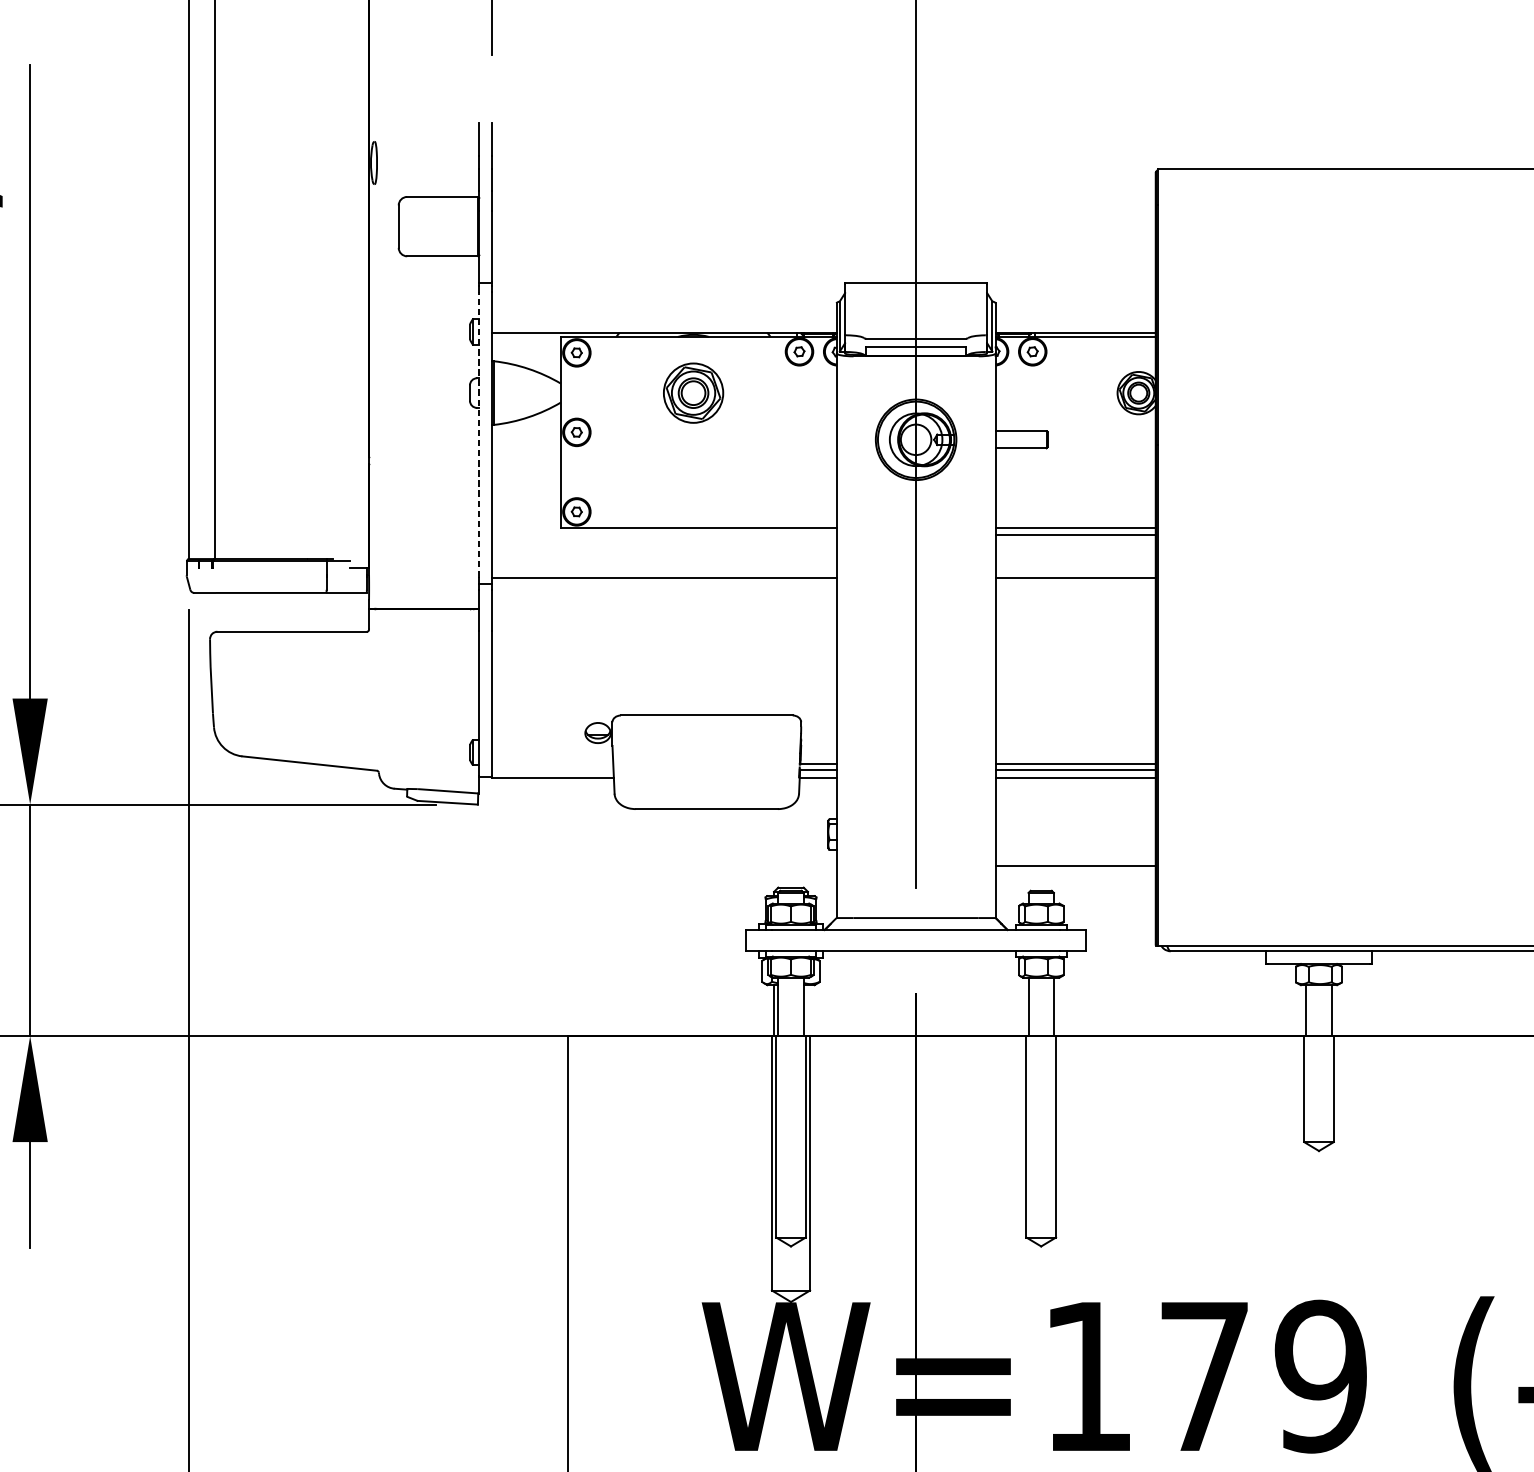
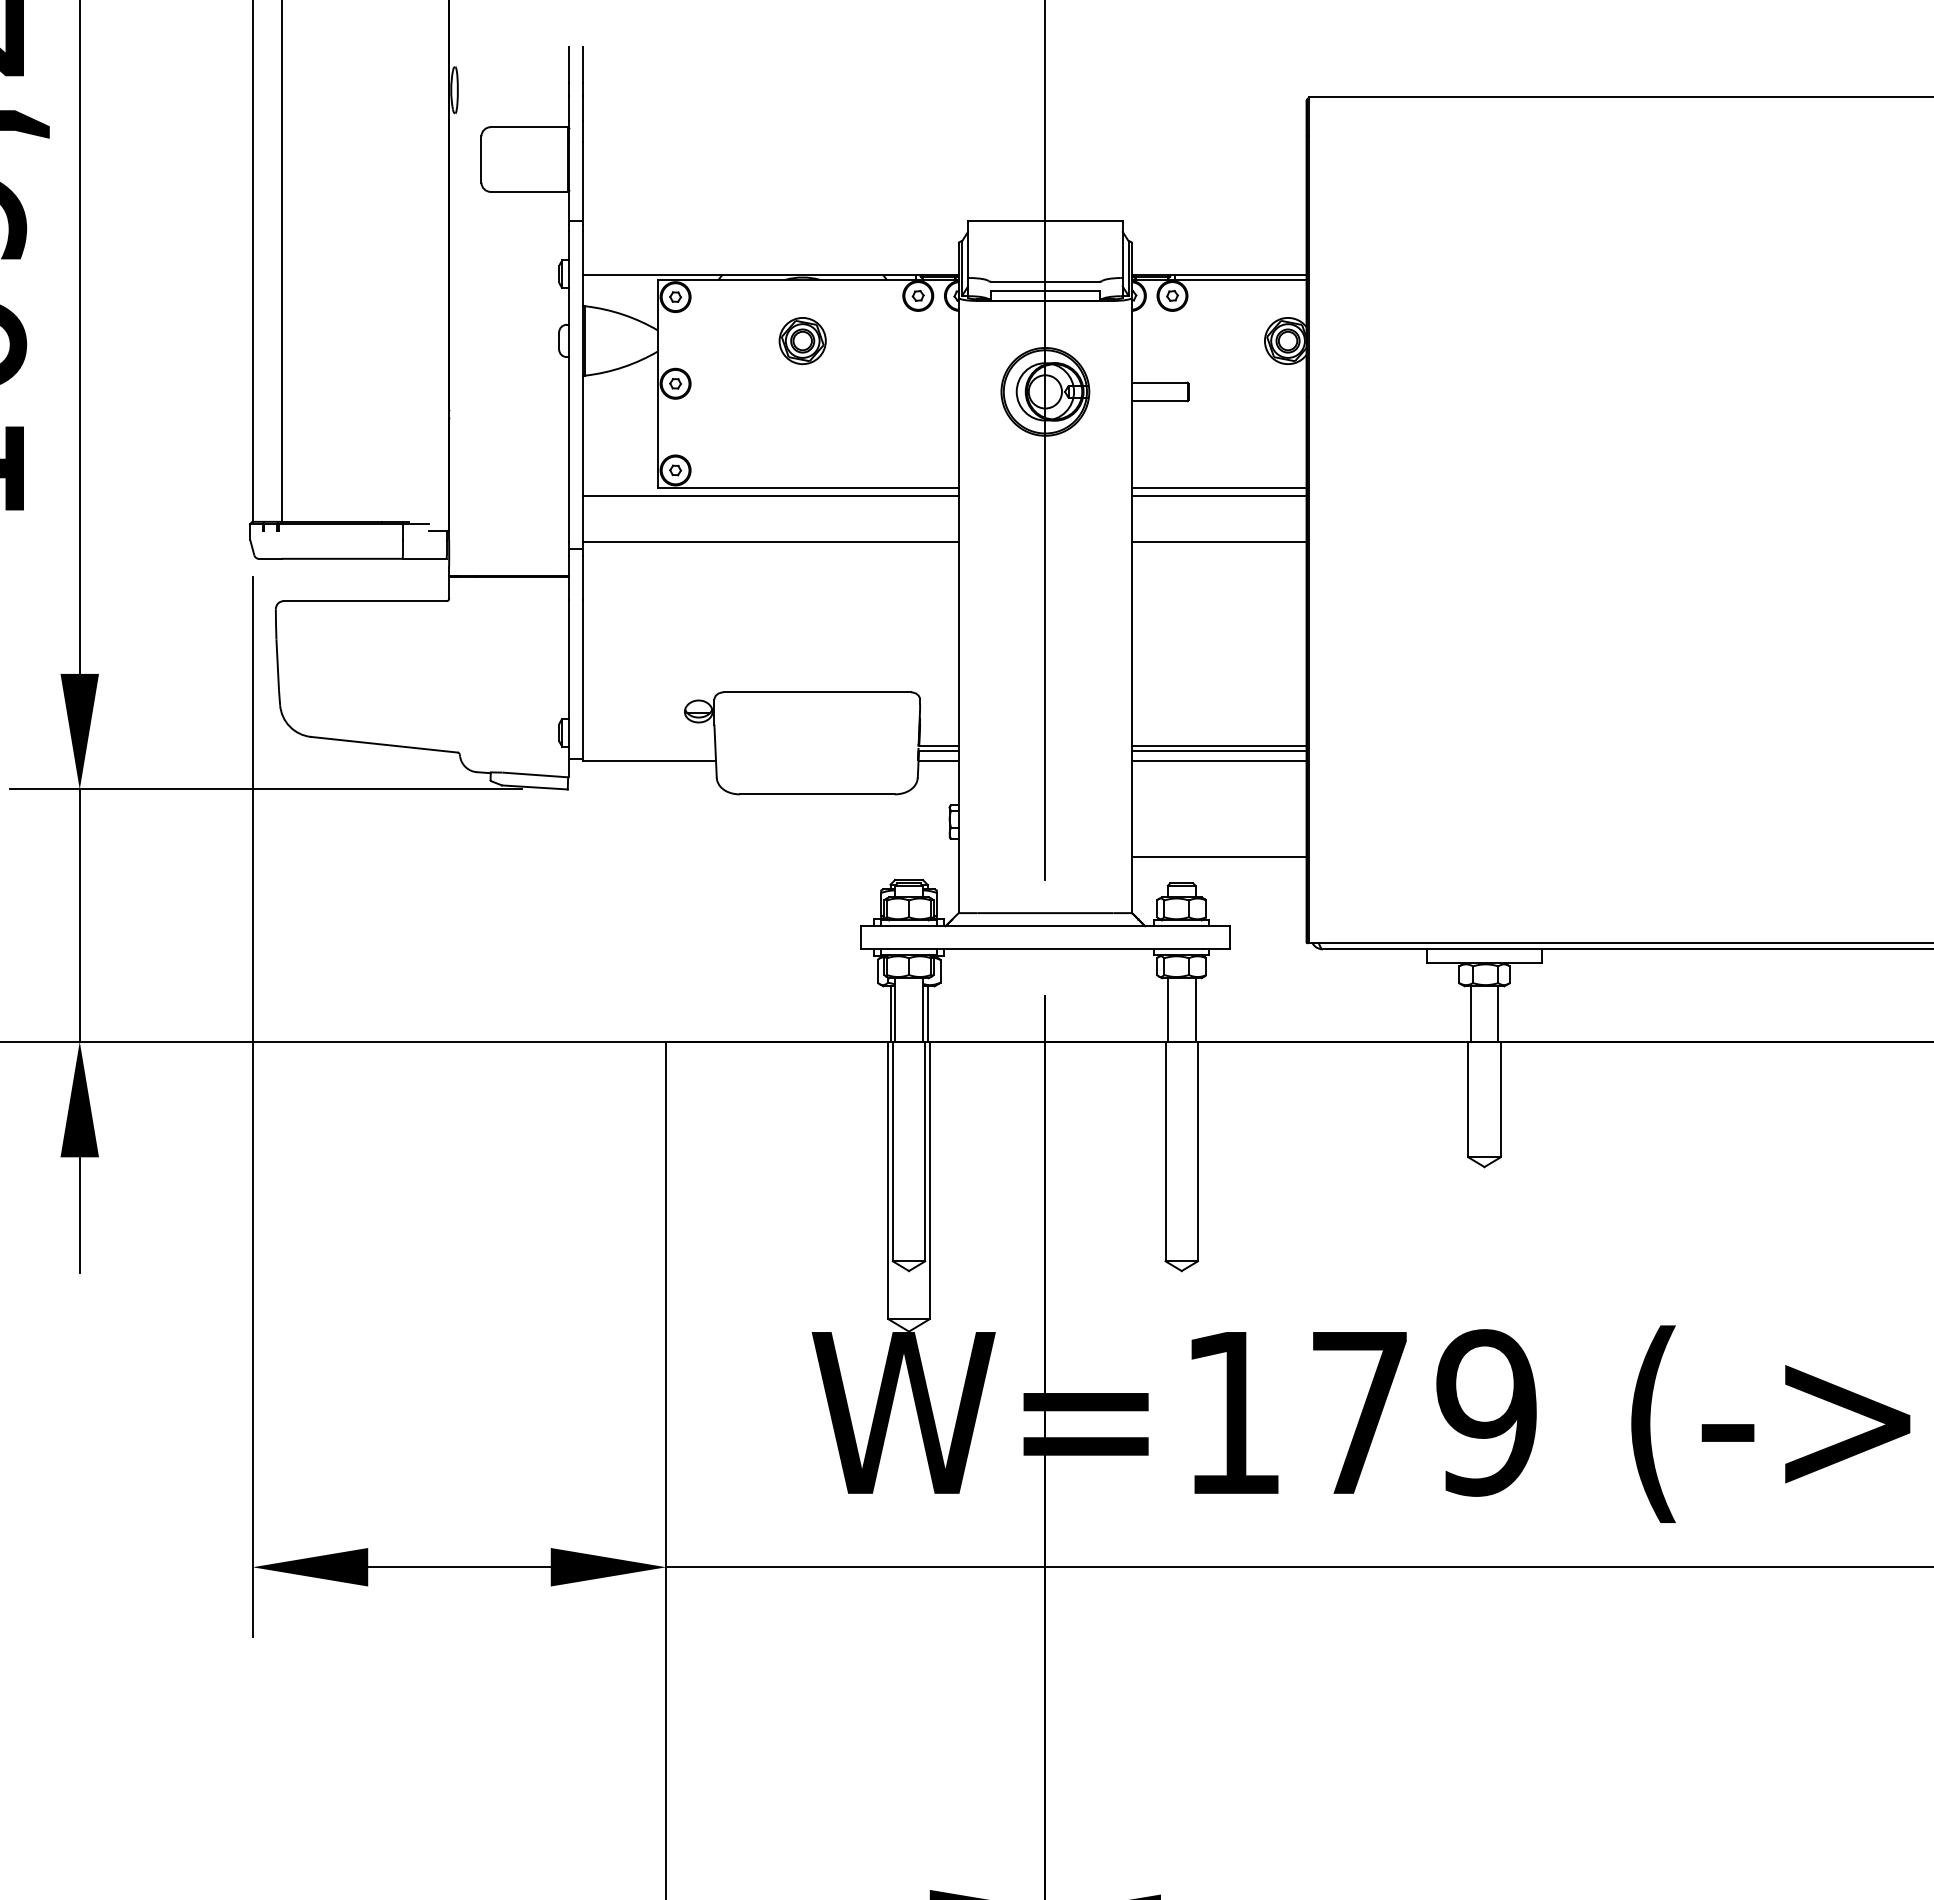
part: (693, 392) -> (802, 340), size x0.71
line: (479, 434) -> (569, 386), dashed -> solid
line: (663, 534) -> (770, 495), added
line: (807, 1010) -> (927, 1013), added

